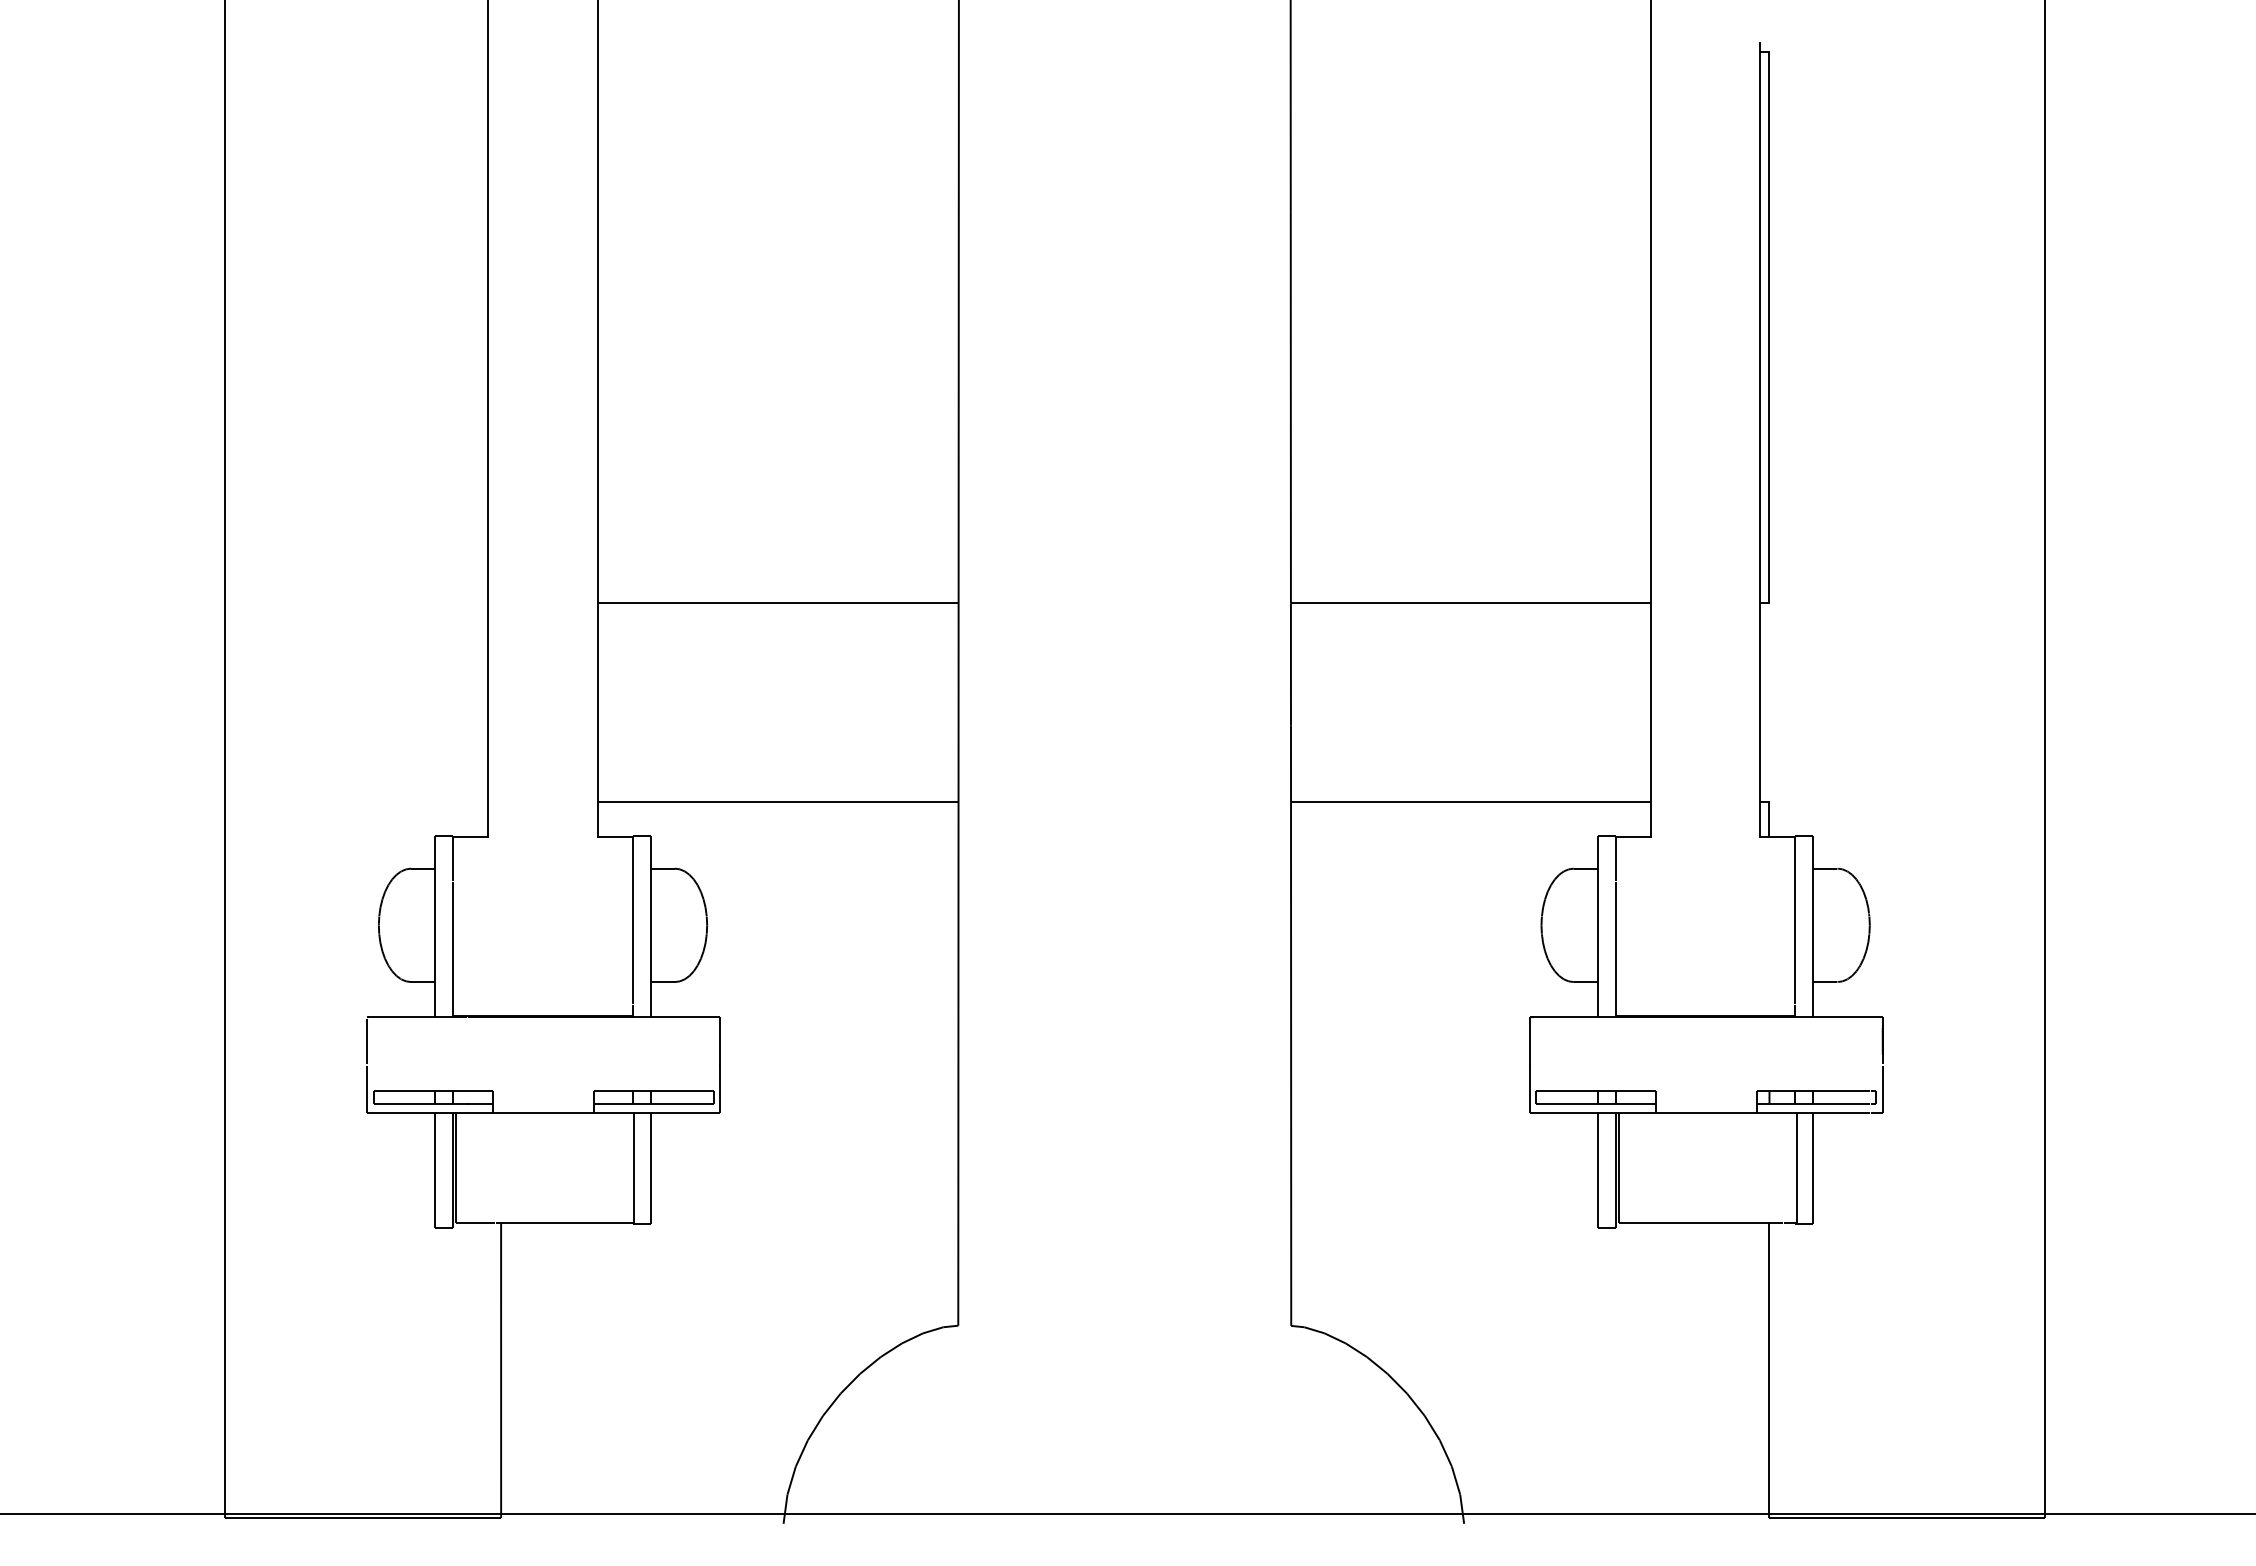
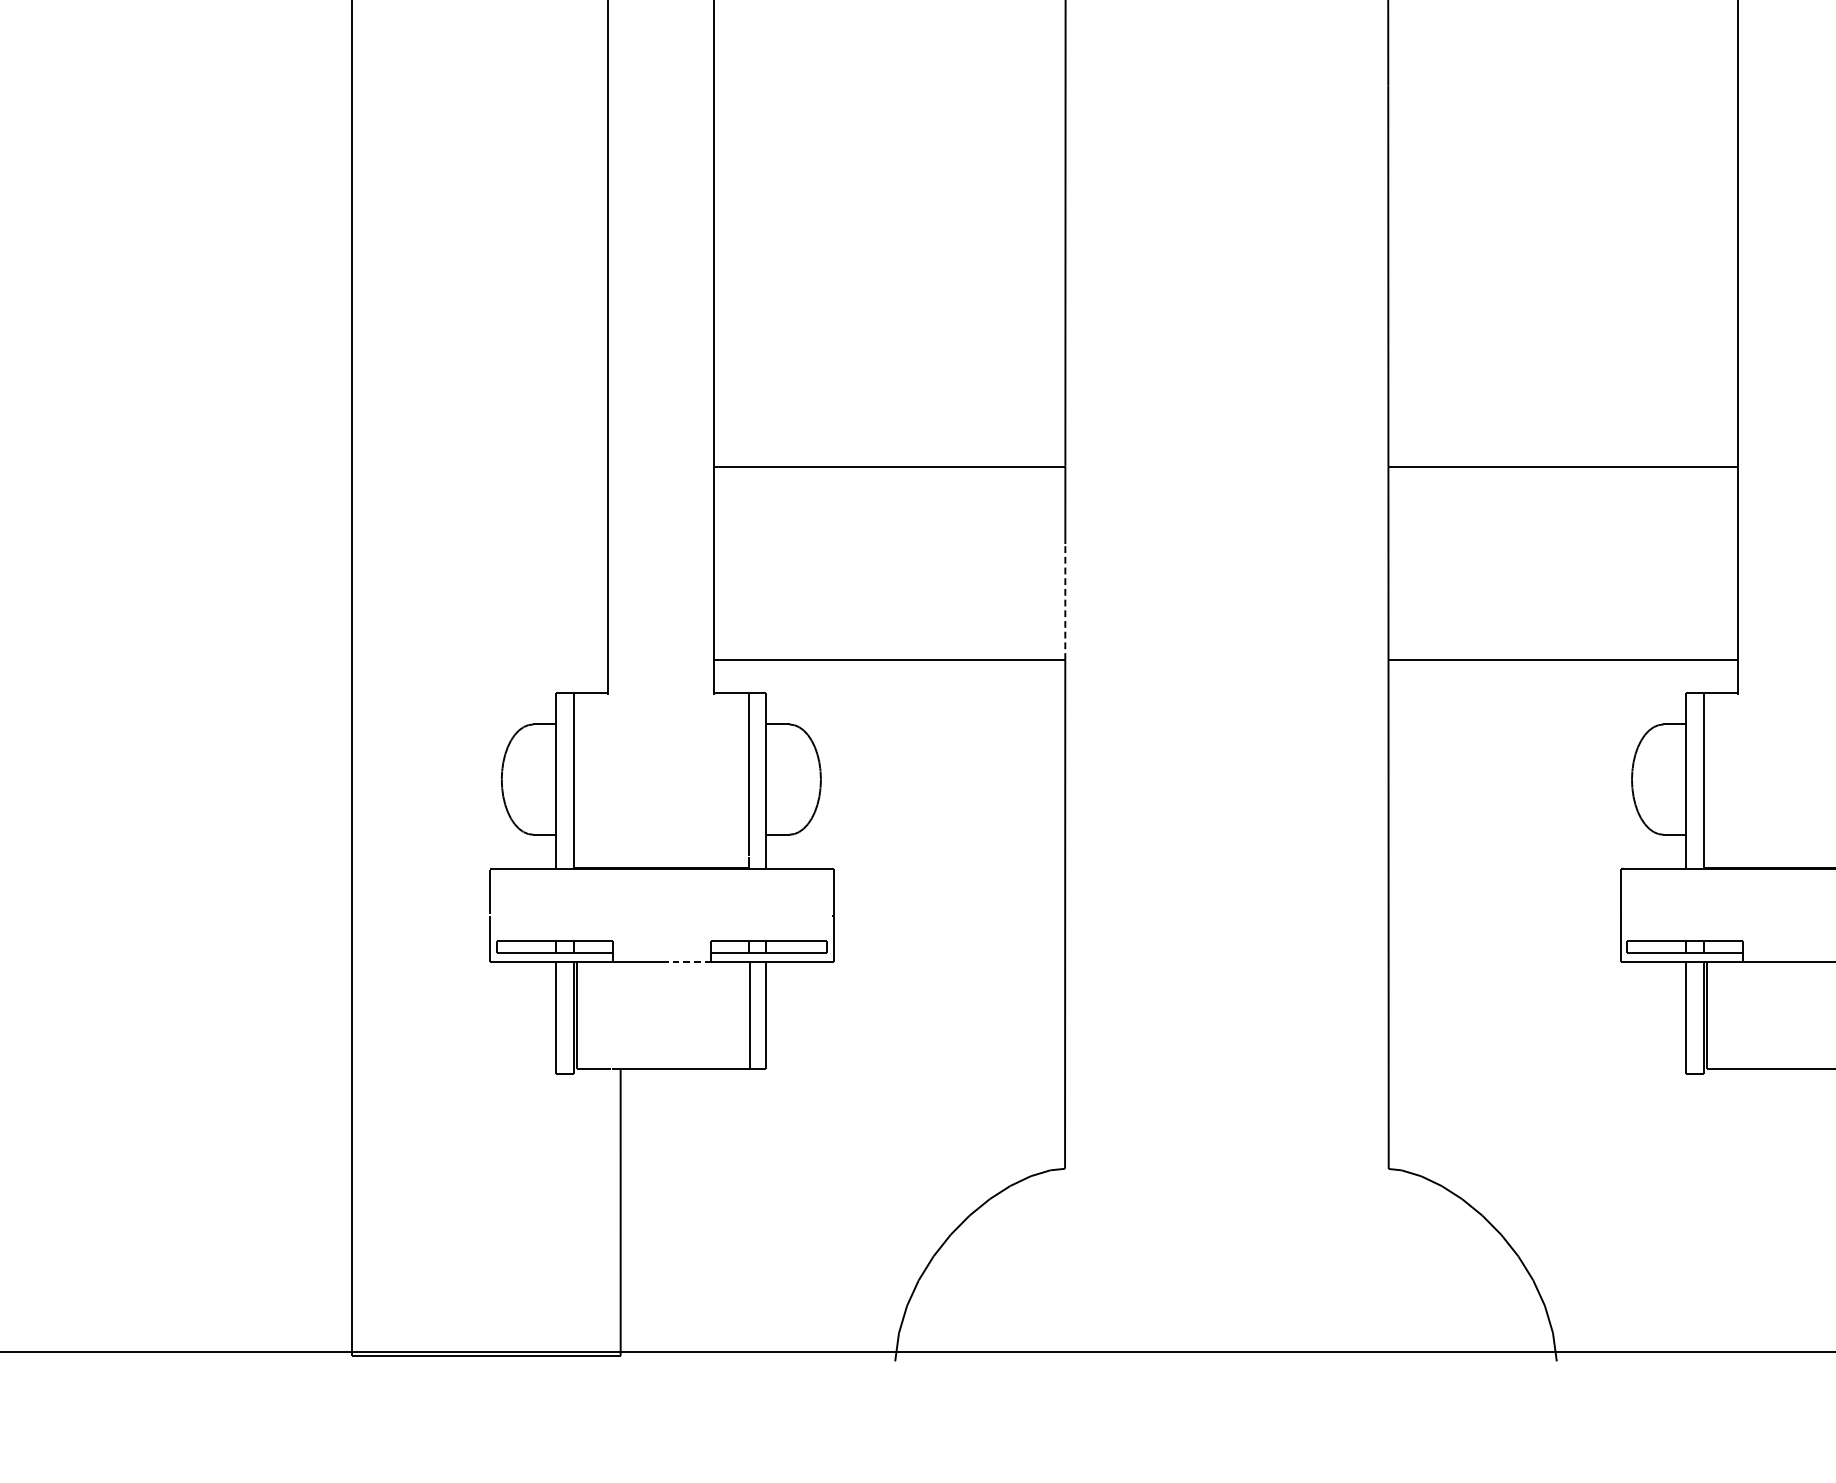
line: (958, 742) -> (1065, 601), solid -> dashed
line: (569, 1112) -> (687, 961), solid -> dashed

